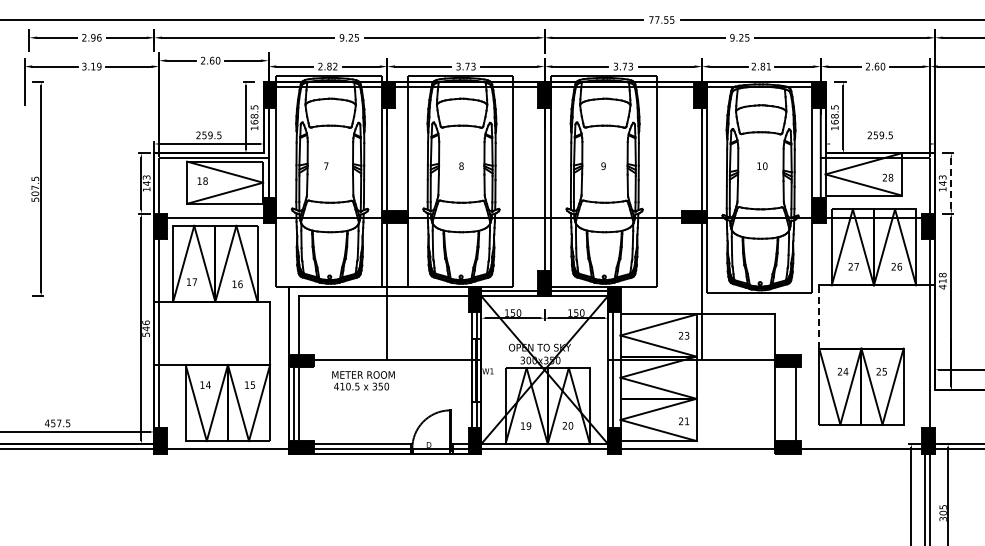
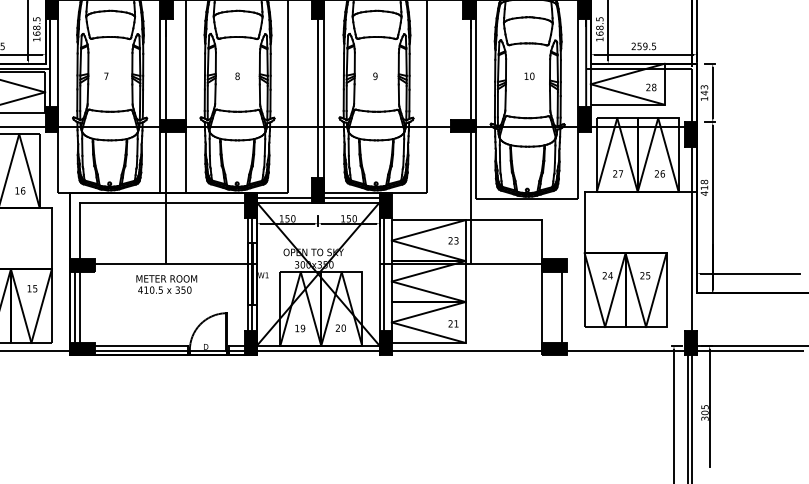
line: (879, 144) -> (643, 55), added
line: (951, 183) -> (712, 93), dashed -> solid
line: (819, 317) -> (584, 223), dashed -> solid
text: (363, 380) -> (166, 284), moved

